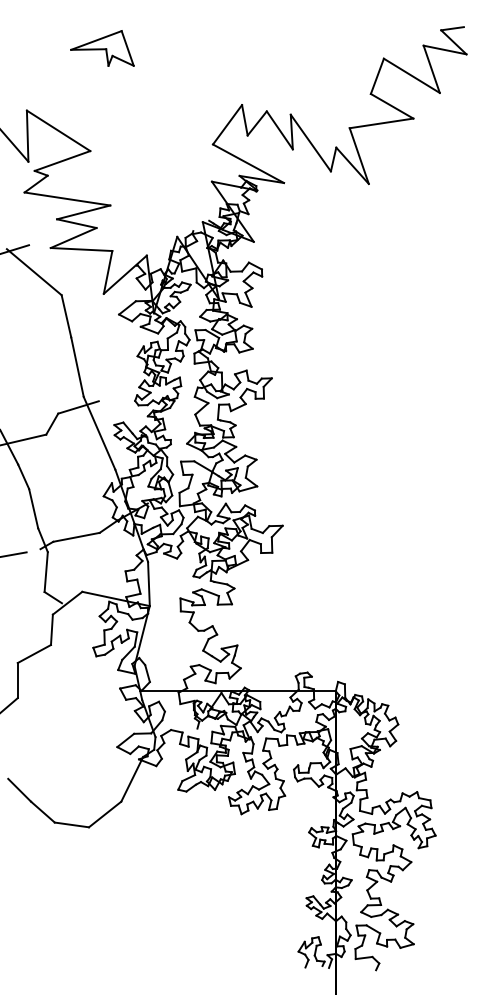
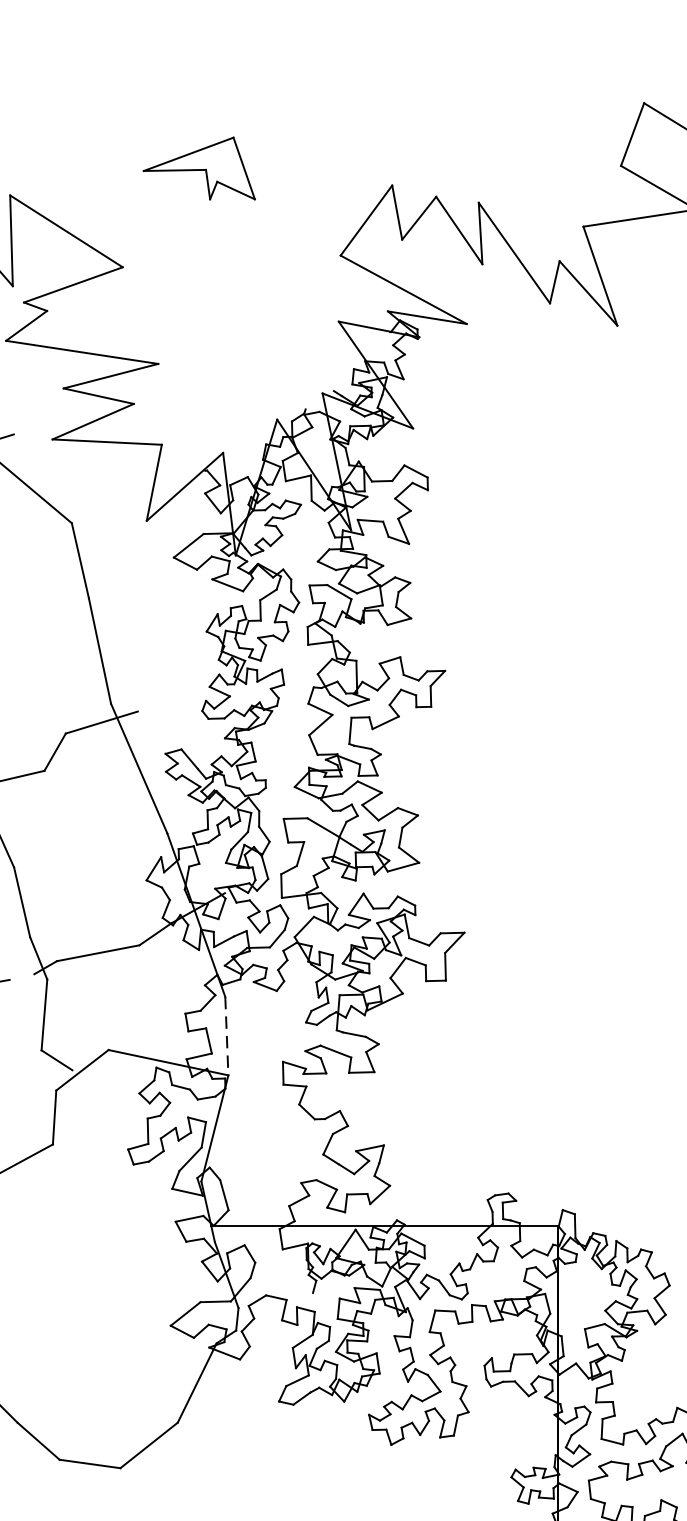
part: (102, 48) -> (199, 168), moved
line: (148, 584) -> (226, 1036), solid -> dashed

